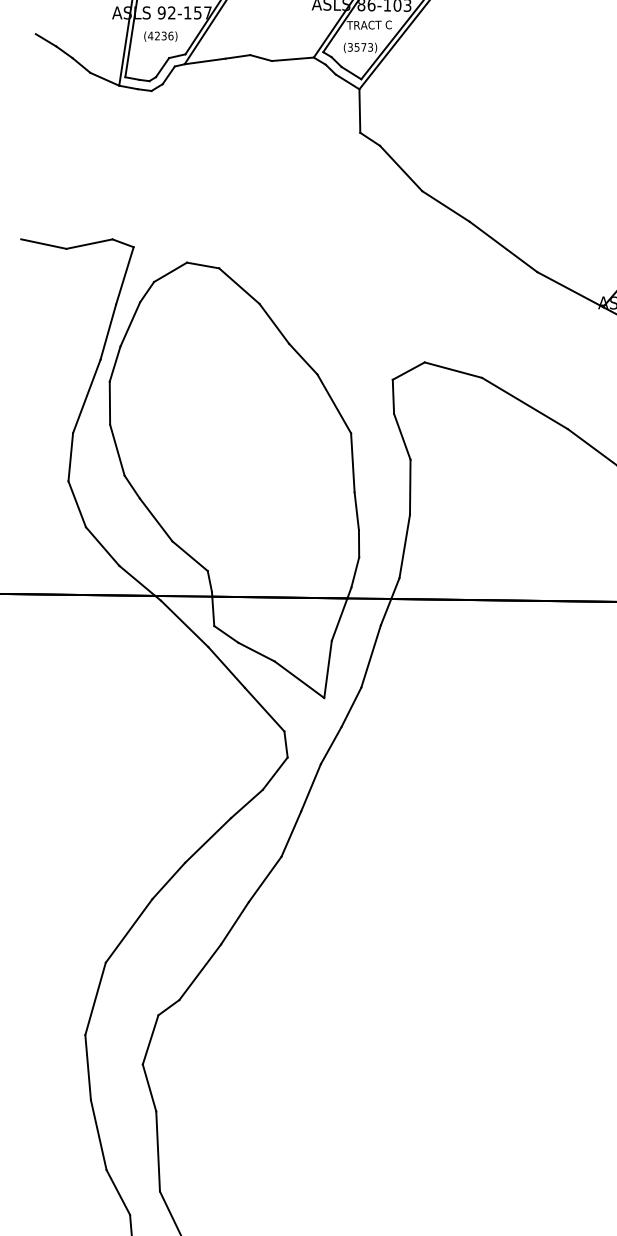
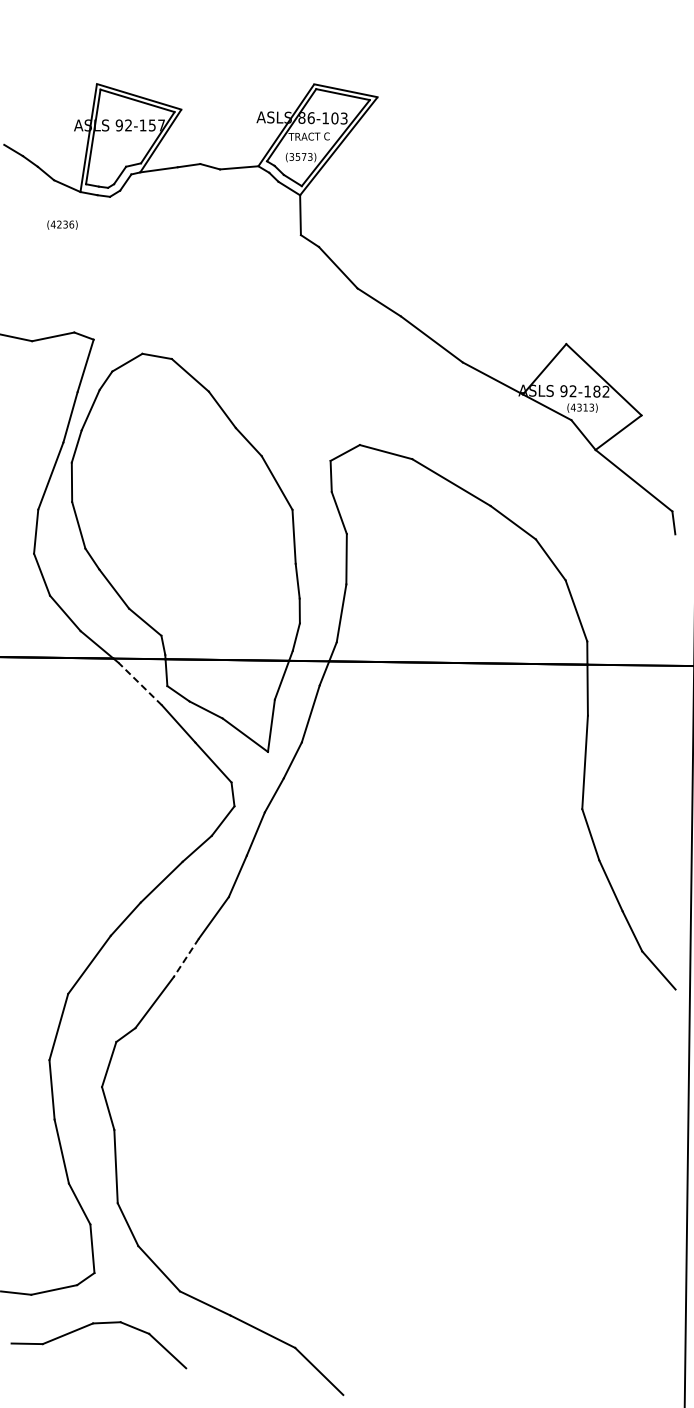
text: (160, 35) -> (62, 224), moved
line: (183, 623) -> (139, 683), solid -> dashed
line: (235, 923) -> (186, 958), solid -> dashed

